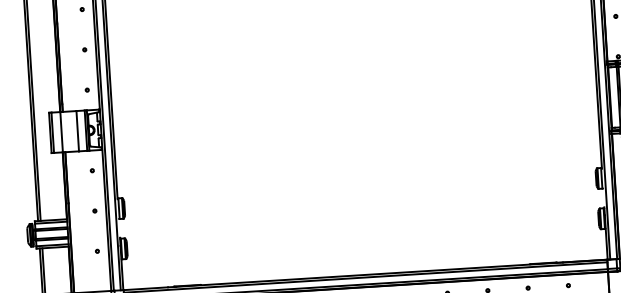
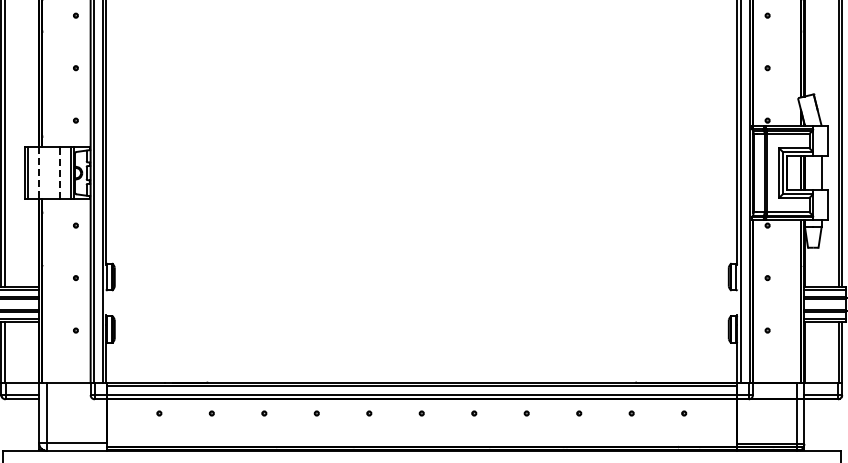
line: (77, 130) -> (60, 172), solid -> dashed
line: (61, 132) -> (39, 173), solid -> dashed

